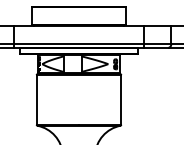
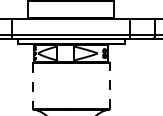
line: (36, 99) -> (32, 85), solid -> dashed
line: (121, 99) -> (109, 85), solid -> dashed

